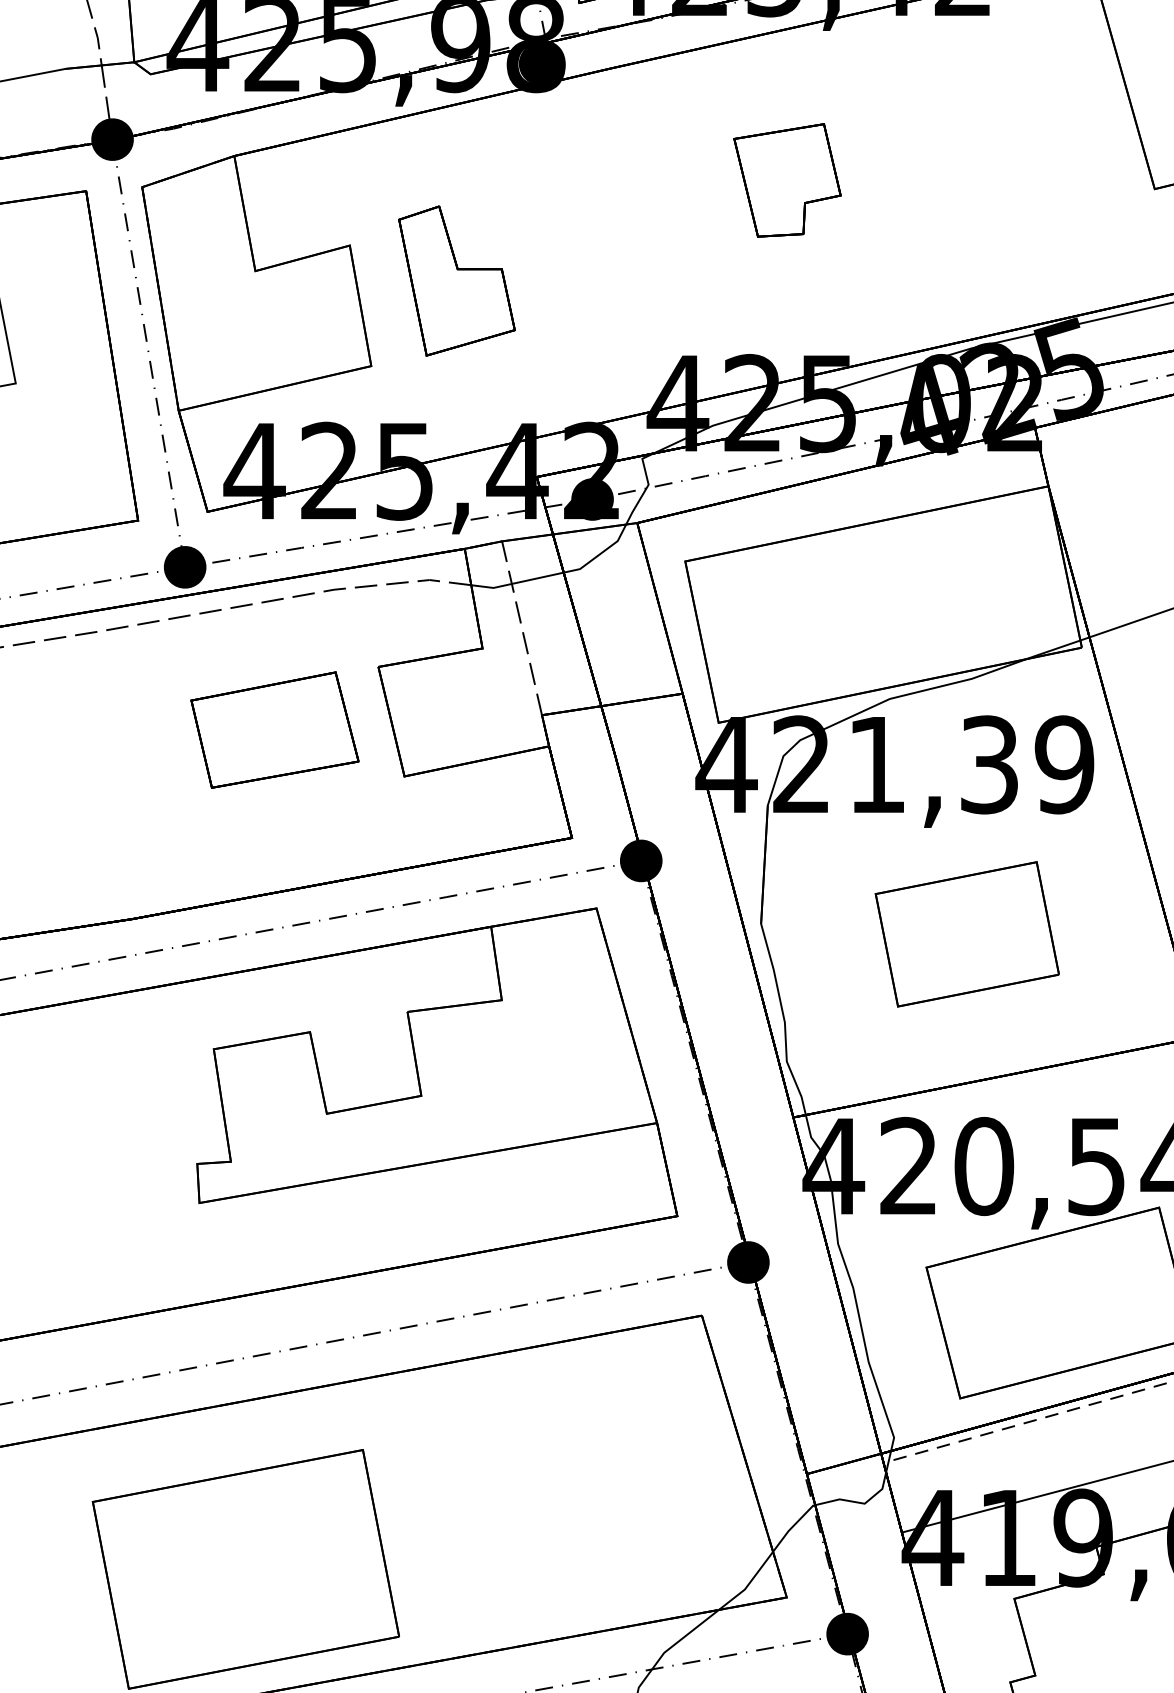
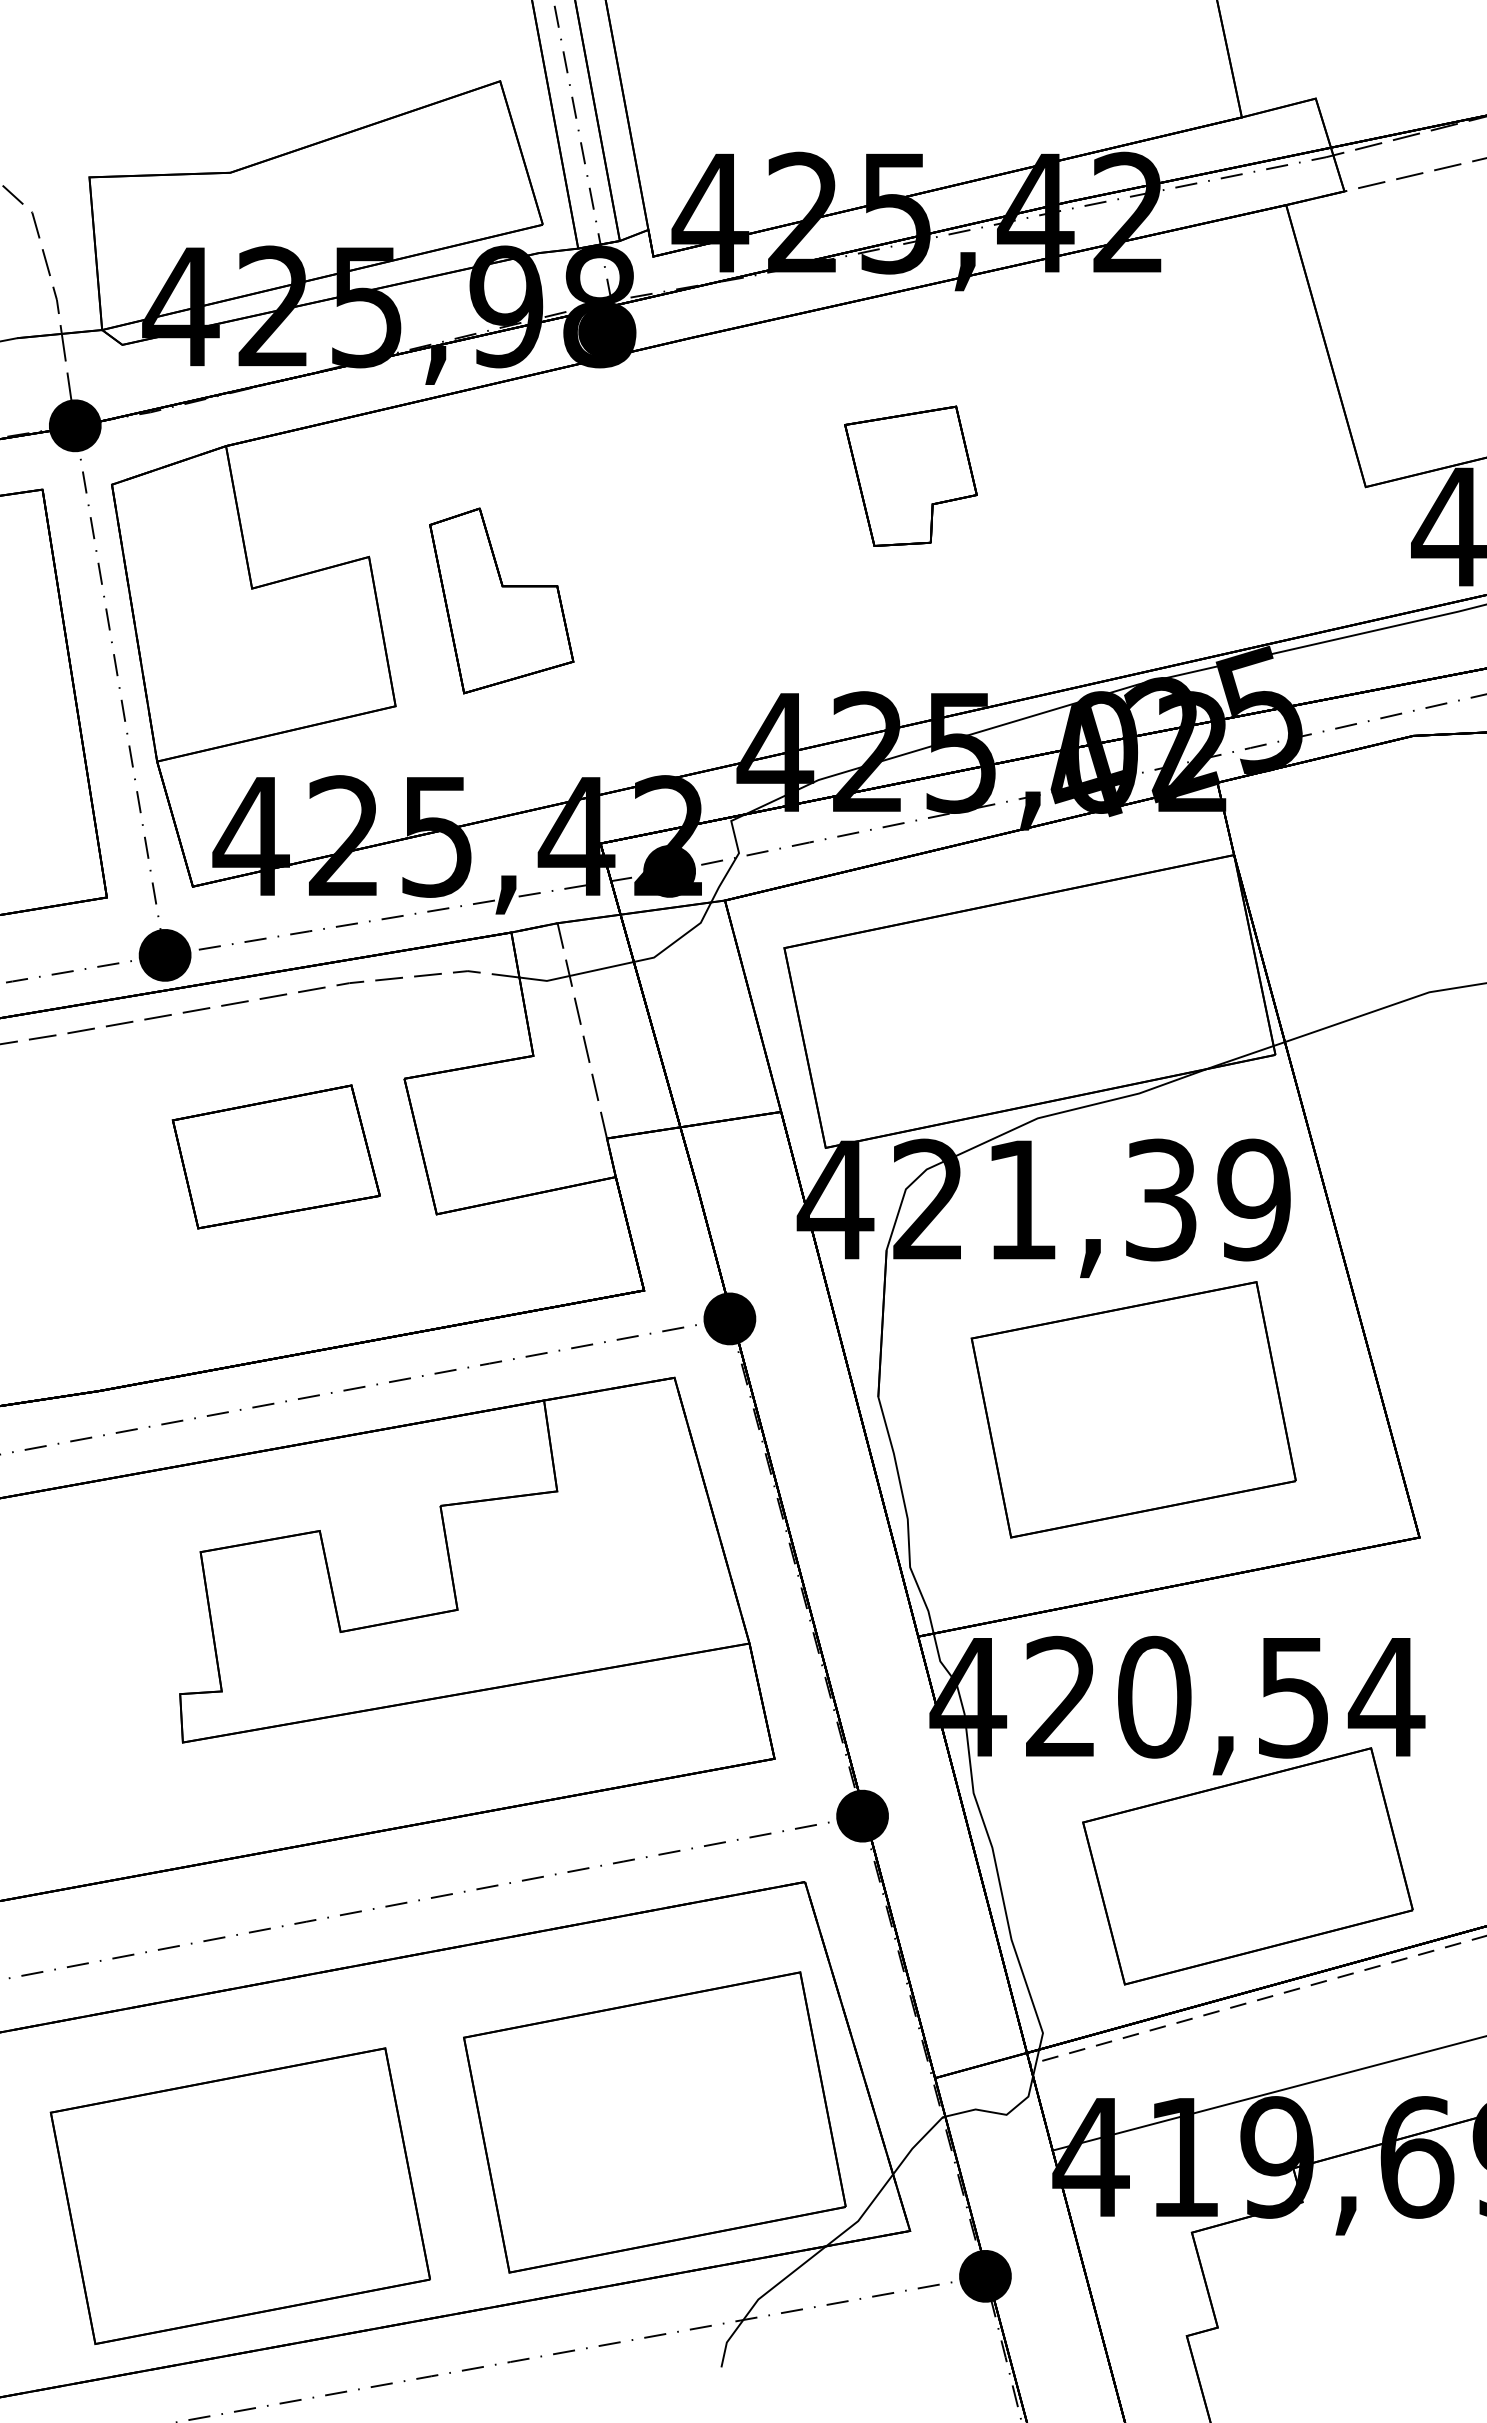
part: (967, 934) -> (1133, 1409), size x1.43
part: (580, 1509) -> (654, 2122), added

